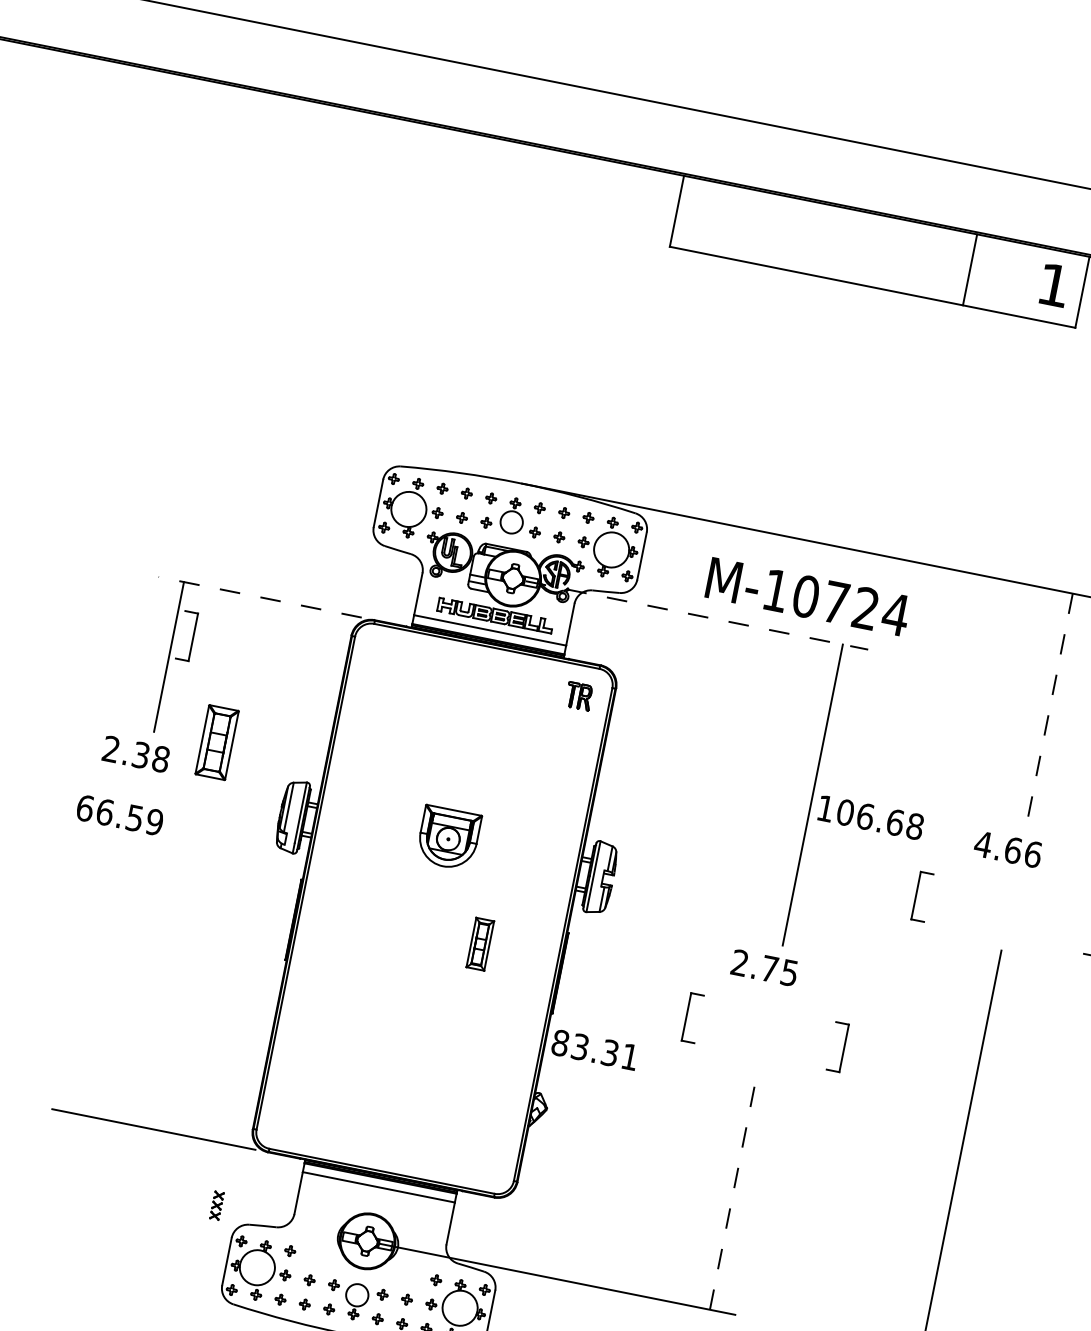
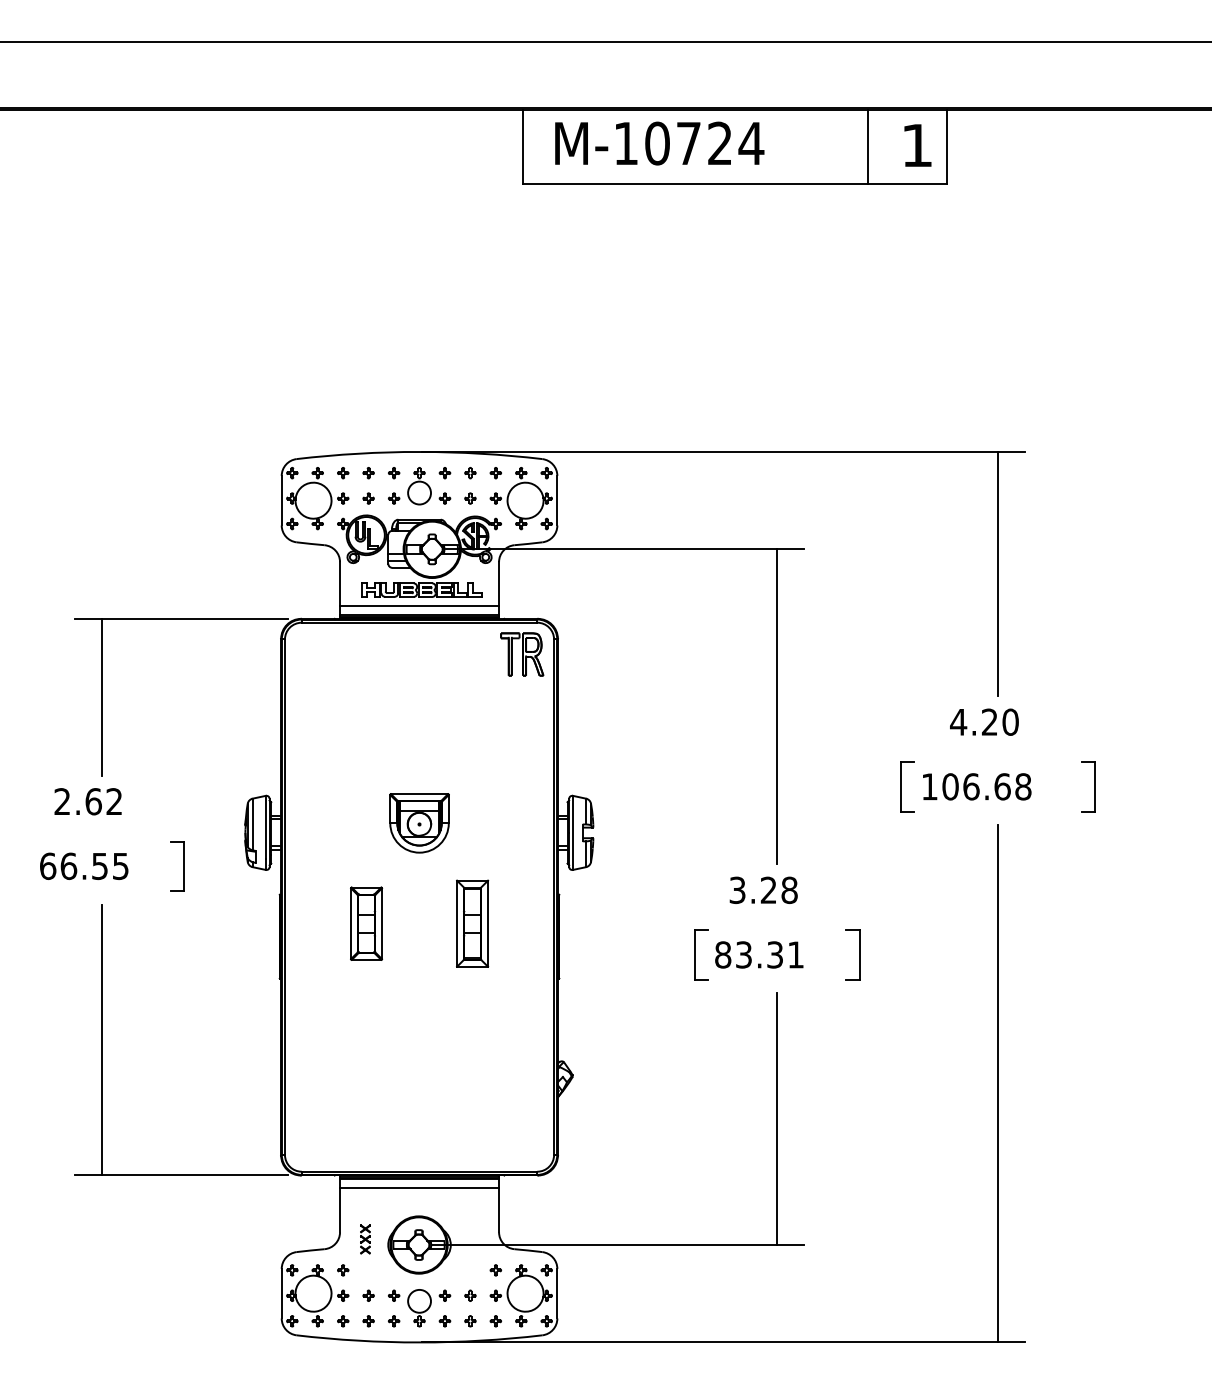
line: (969, 269) -> (867, 146), moved
line: (260, 596) -> (181, 618), dashed -> solid
text: (808, 596) -> (659, 143), moved
line: (697, 615) -> (625, 549), dashed -> solid
part: (186, 635) -> (177, 866), moved
part: (579, 696) -> (522, 654), size x1.67
line: (1049, 710) -> (998, 574), dashed -> solid
part: (217, 742) -> (366, 923), moved
text: (150, 756) -> (103, 801), 2.38 -> 2.62
text: (871, 817) -> (977, 786), moved
text: (154, 821) -> (120, 865), 66.59 -> 66.55
text: (1022, 851) -> (999, 721), 4.66 -> 4.20
part: (480, 944) -> (472, 923), size x1.67
text: (764, 968) -> (763, 890), 2.75 -> 3.28
line: (103, 984) -> (101, 1039), added
text: (595, 1049) -> (759, 954), moved
line: (734, 1189) -> (777, 1119), dashed -> solid
part: (217, 1205) -> (365, 1239), moved

